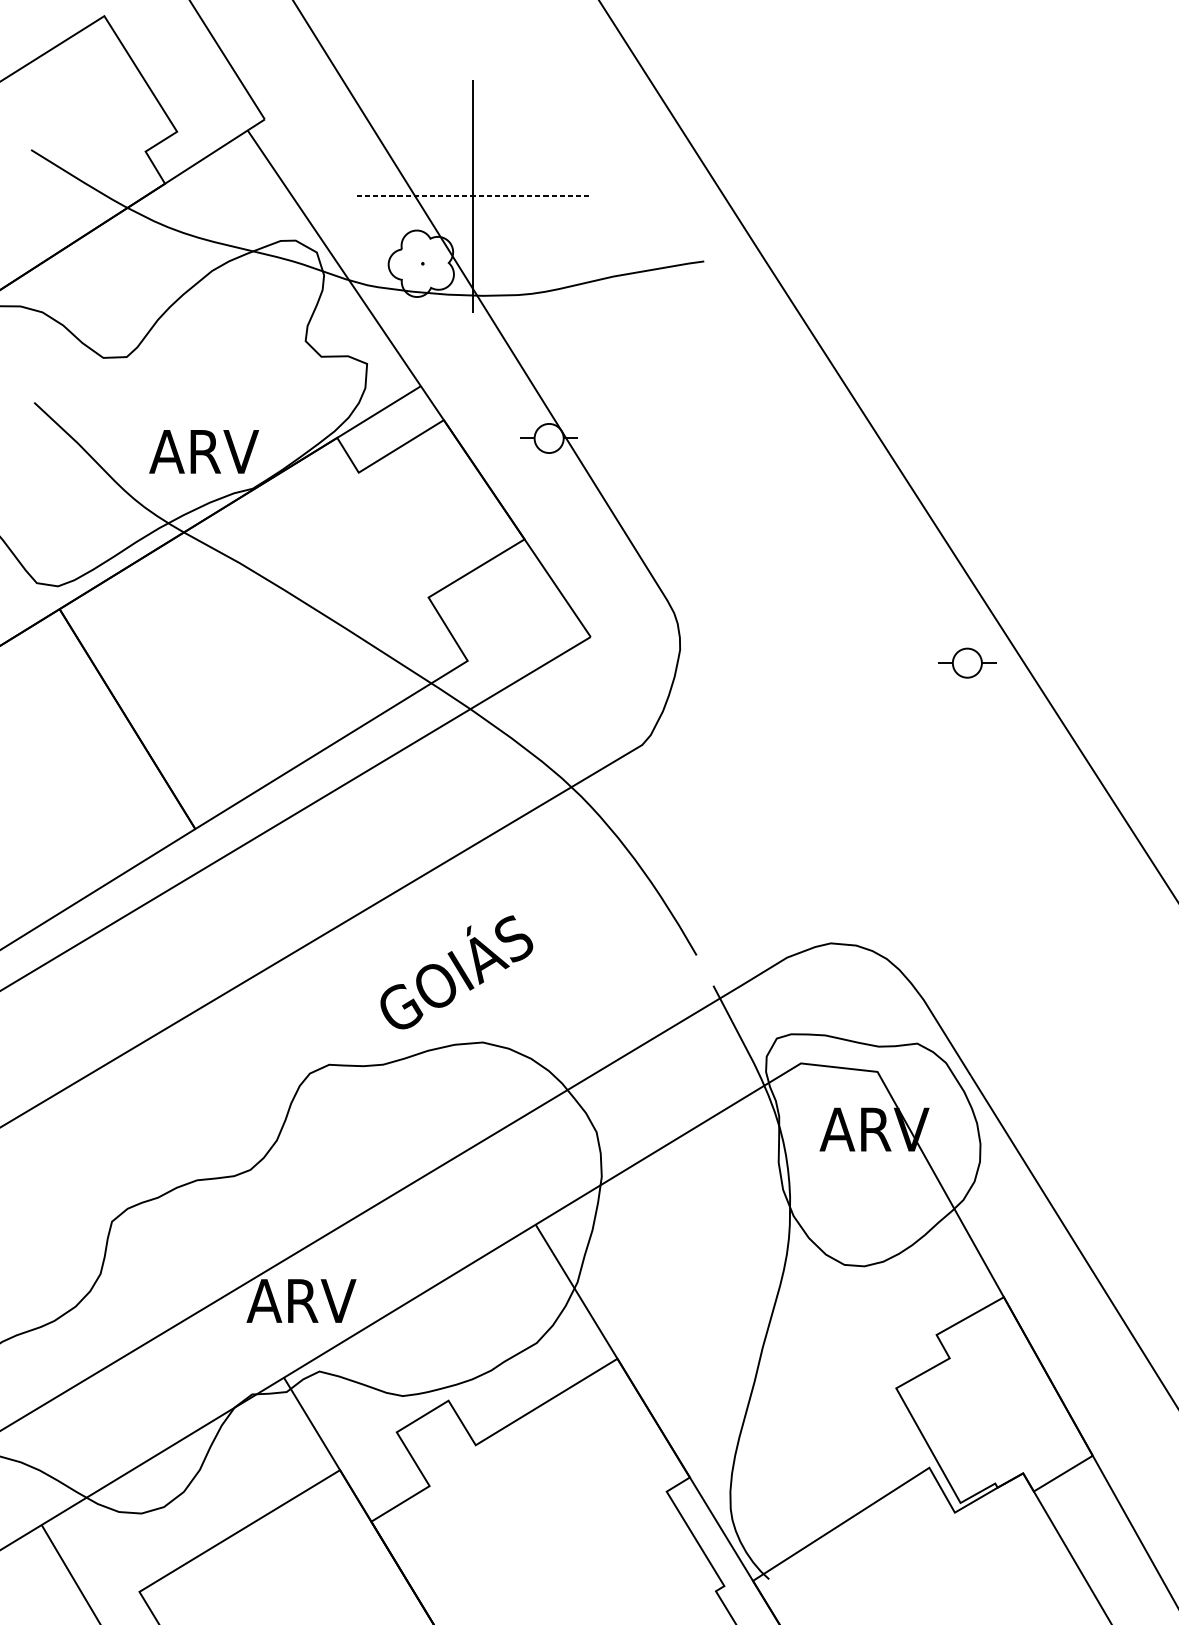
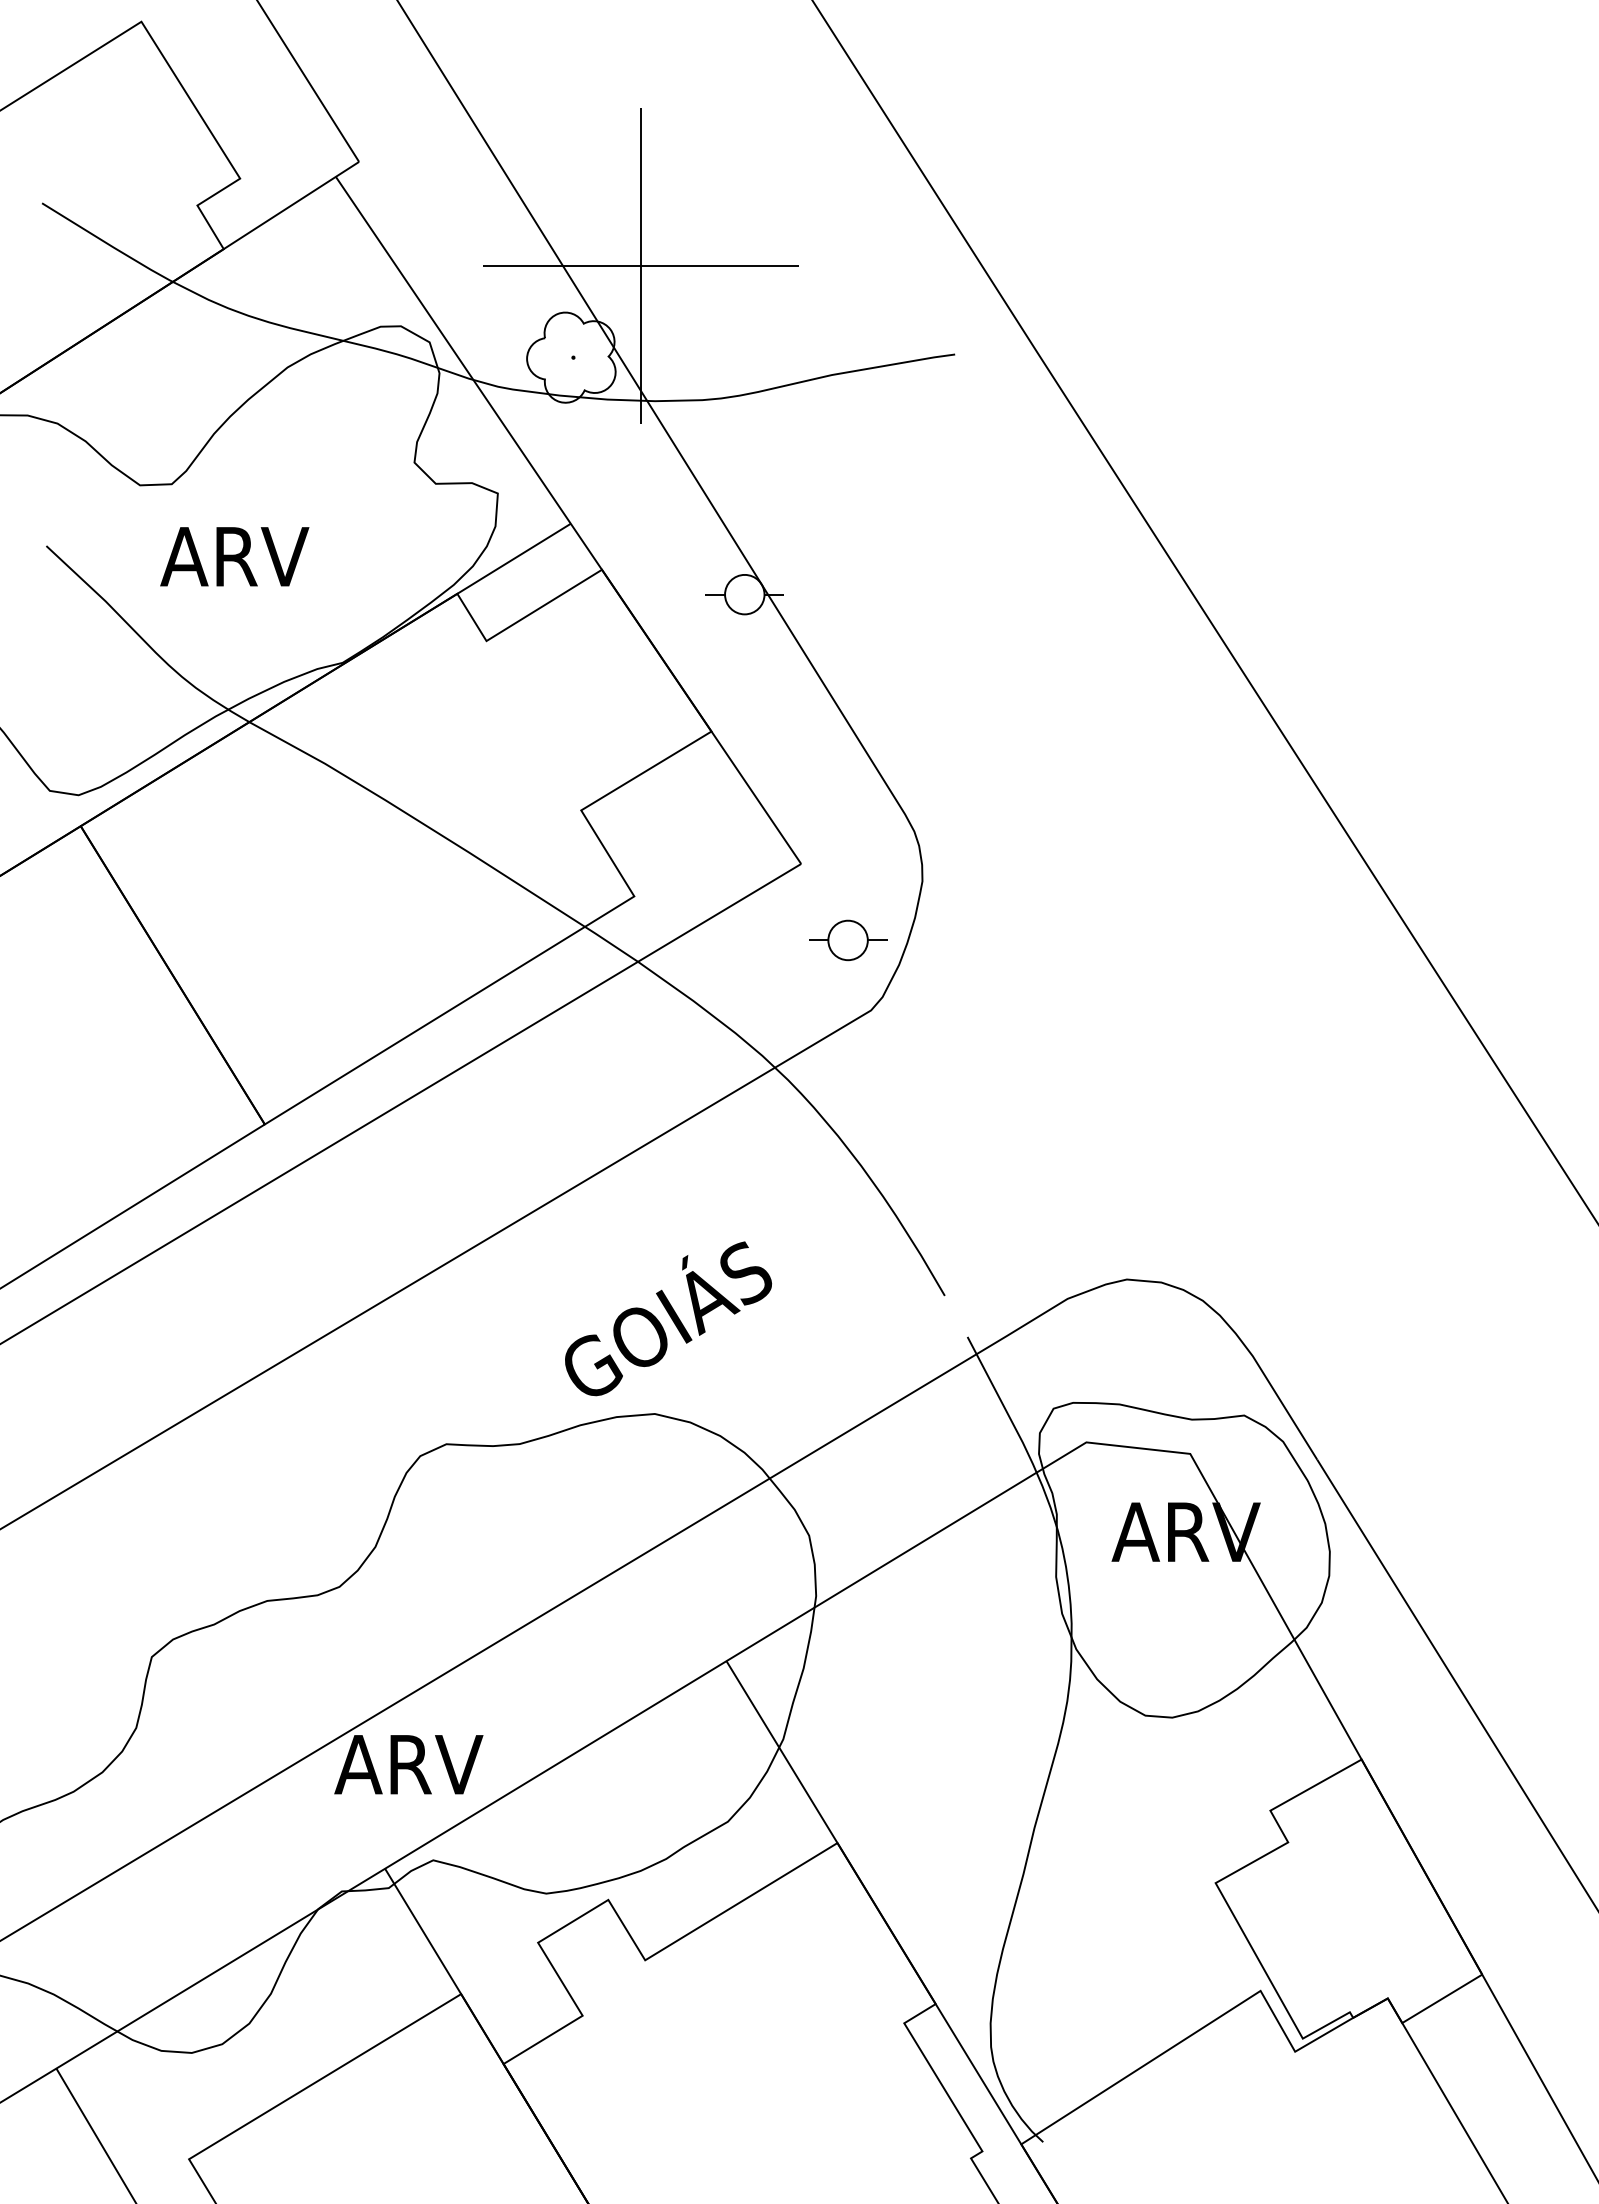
line: (473, 196) -> (641, 266), dashed -> solid
text: (203, 451) -> (234, 556), moved
part: (967, 663) -> (848, 940), moved
text: (456, 972) -> (668, 1318), moved

